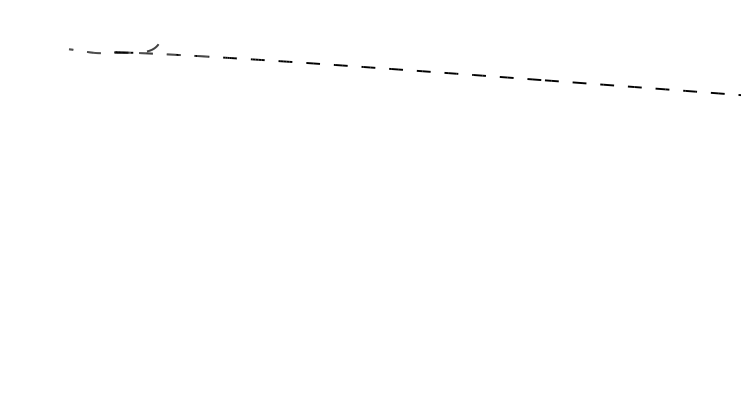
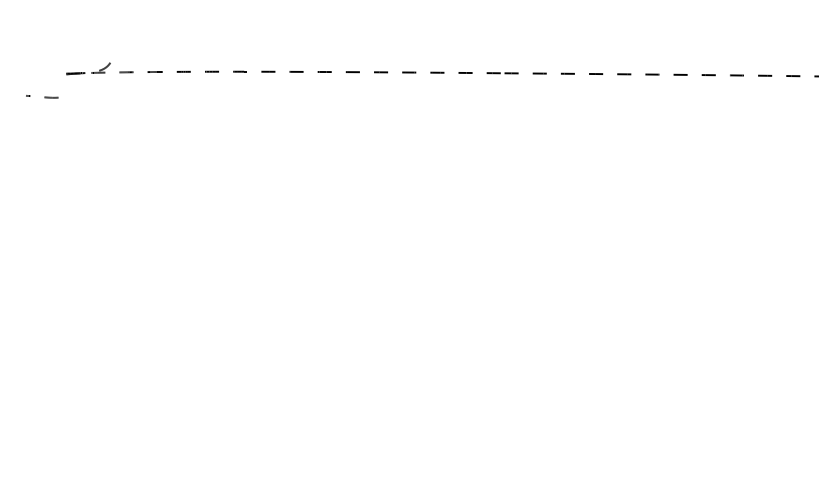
curve: (87, 51) -> (44, 96), moved

